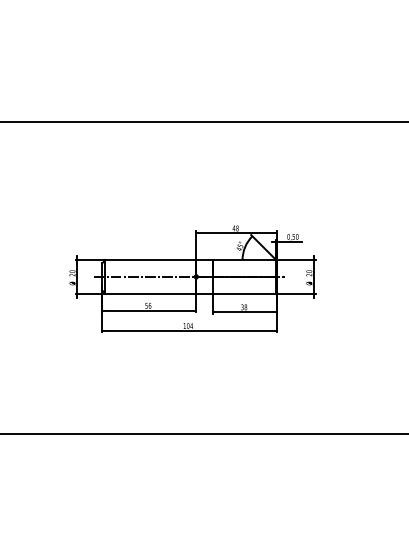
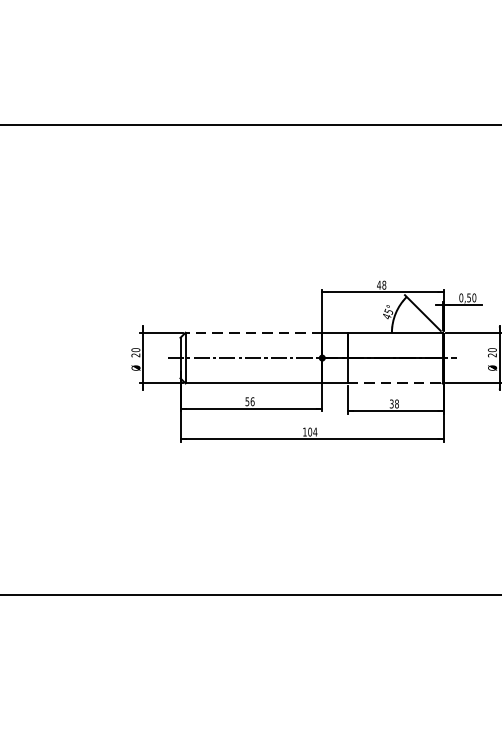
line: (150, 260) -> (253, 333), solid -> dashed
line: (244, 293) -> (394, 383), solid -> dashed

